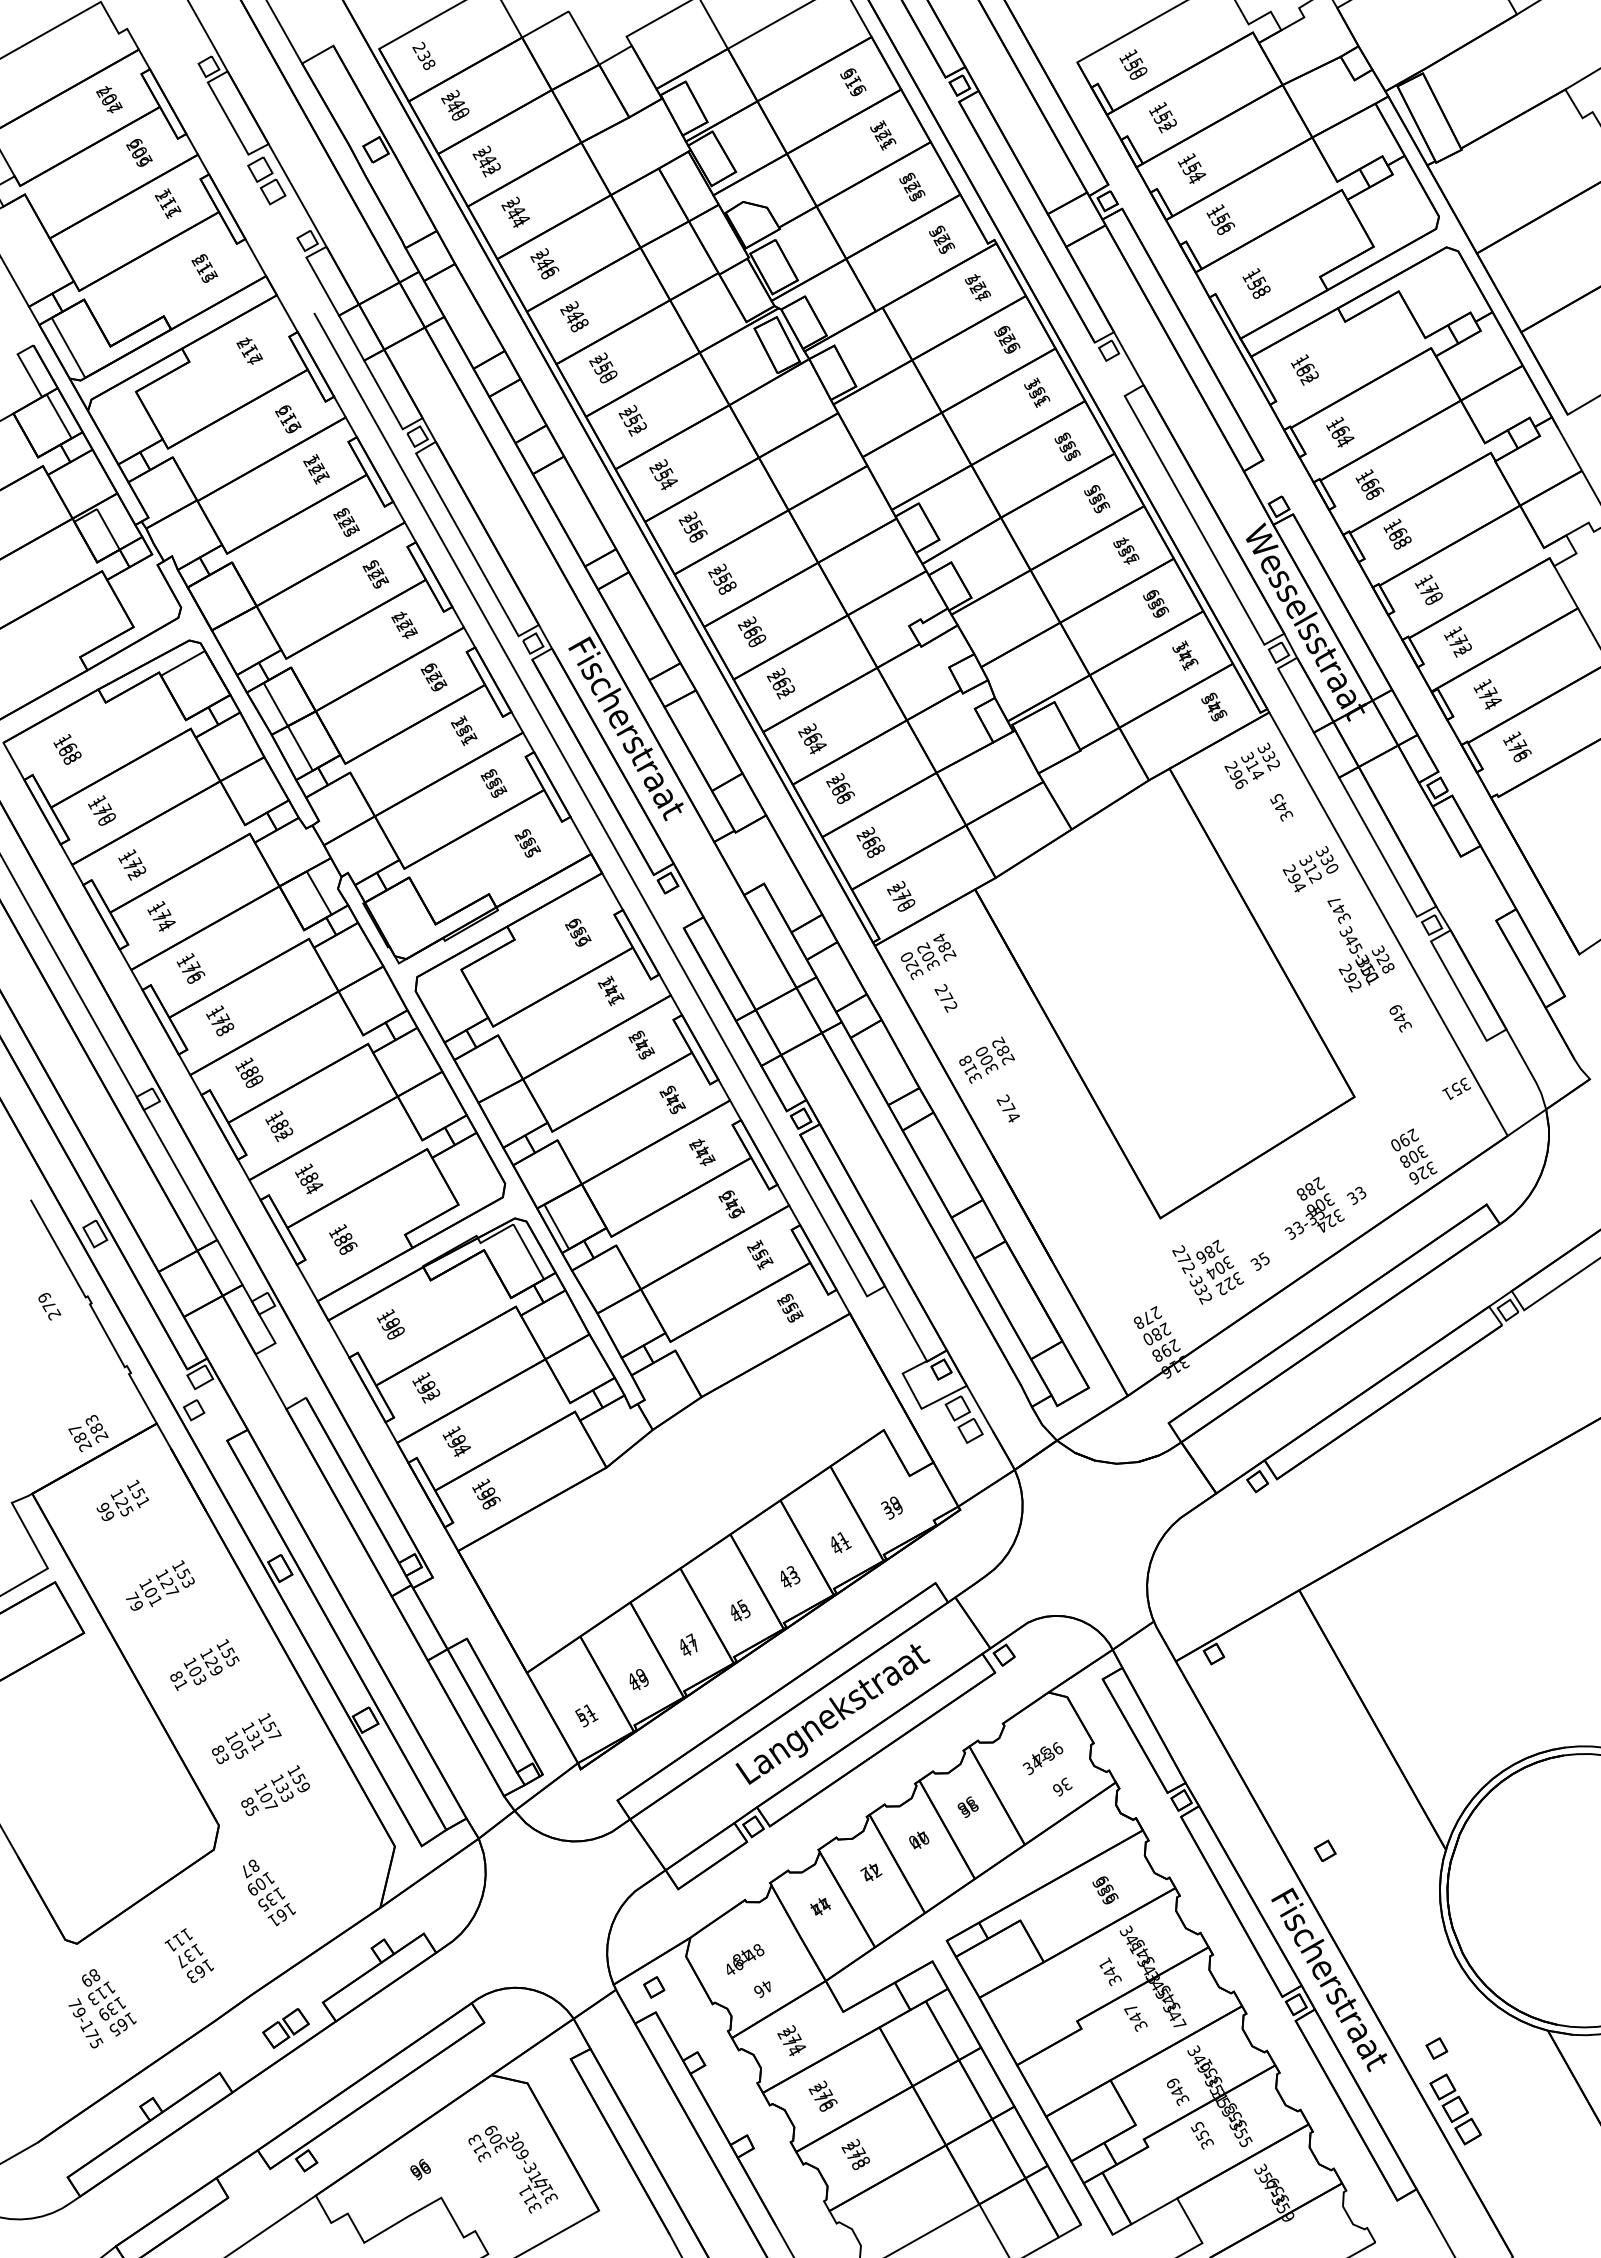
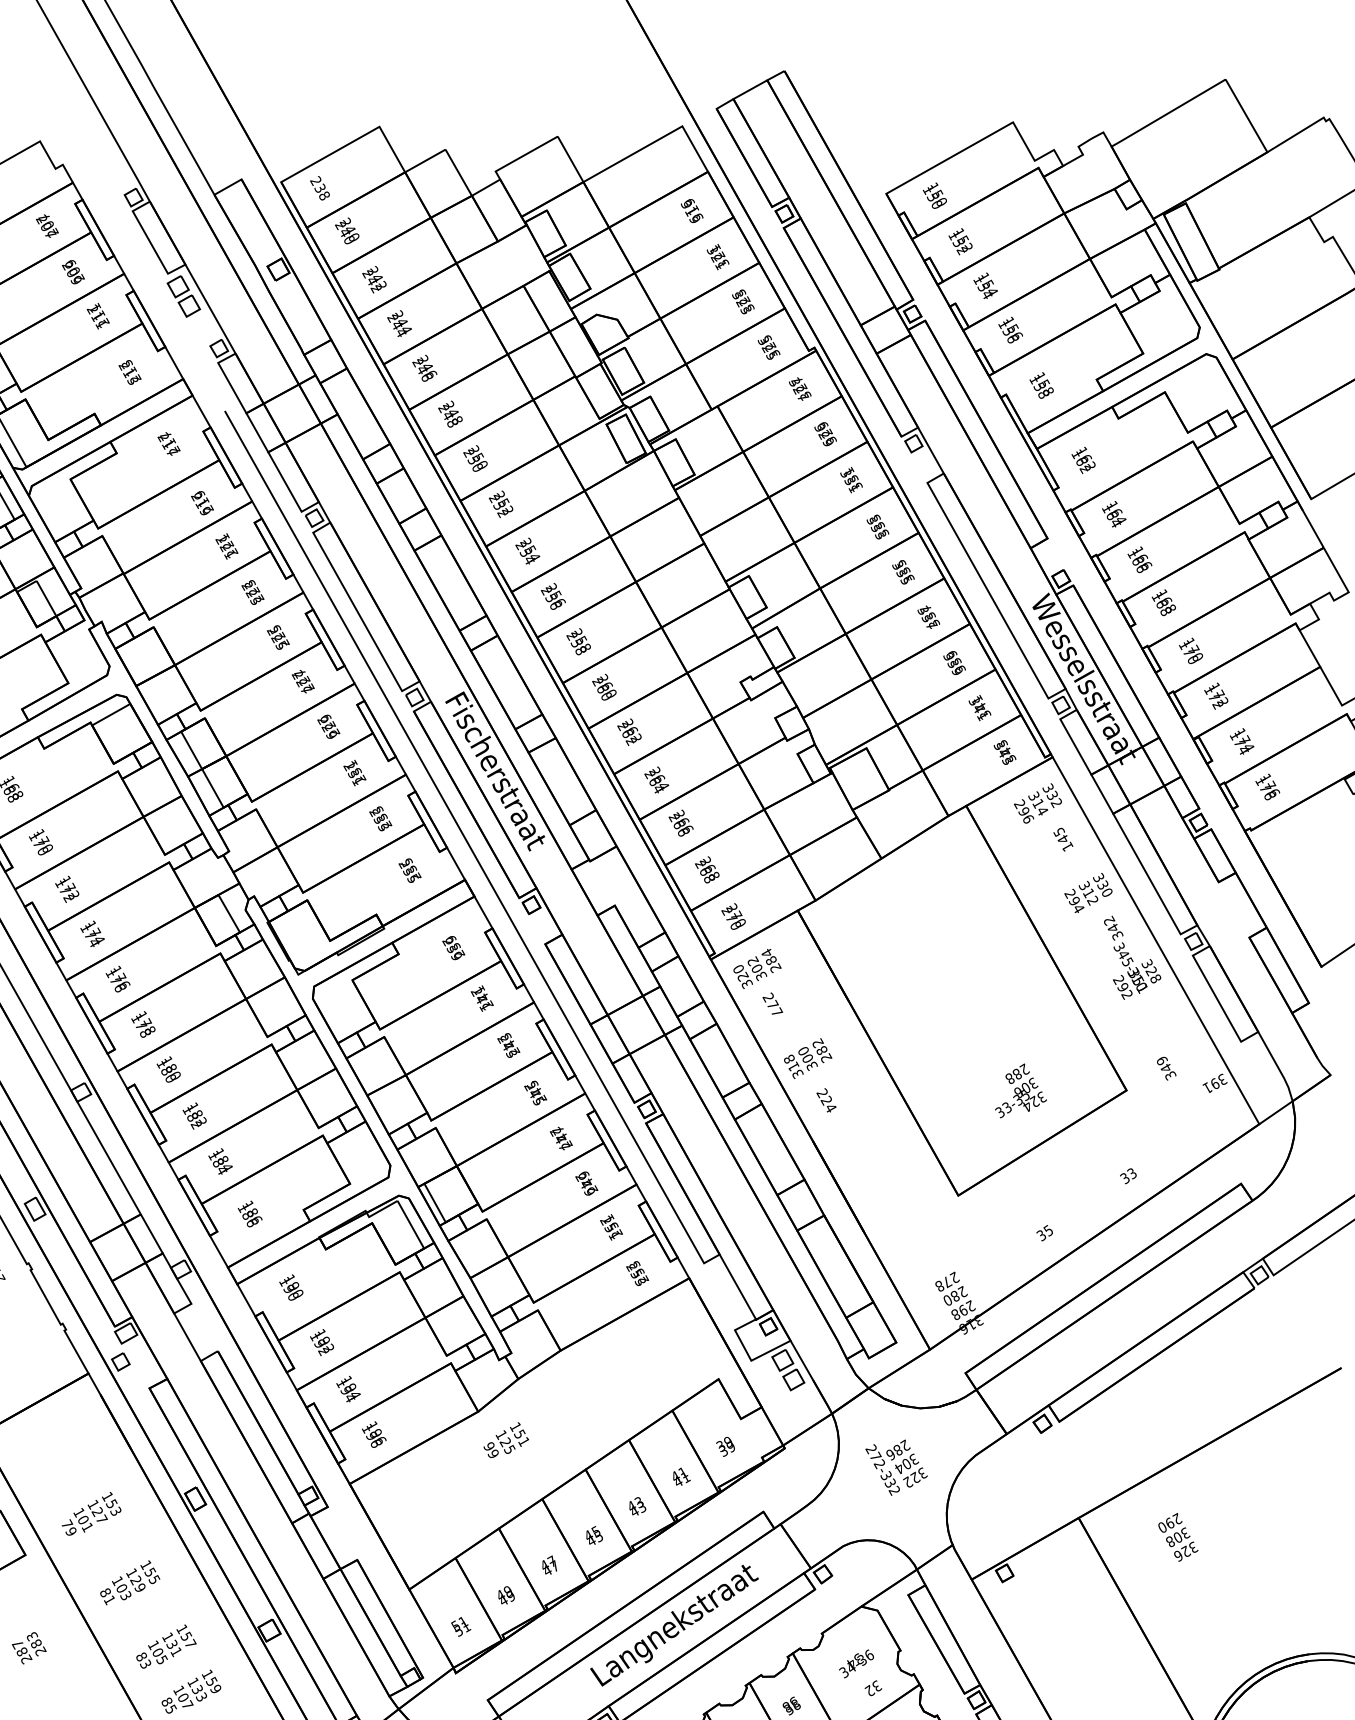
text: (1286, 815) -> (1067, 846), 345 -> 145
text: (1334, 901) -> (1109, 921), 347 -> 342
text: (951, 1006) -> (777, 1012), 272 -> 277
text: (1400, 1018) -> (1166, 1068), moved
text: (1457, 1088) -> (1215, 1083), 351 -> 391
text: (1008, 1108) -> (826, 1100), 274 -> 224
text: (1414, 1156) -> (1178, 1537), moved
text: (1314, 1207) -> (1020, 1090), moved
text: (1207, 1271) -> (896, 1467), moved
text: (88, 1433) -> (29, 1648), moved
text: (122, 1499) -> (505, 1439), moved
text: (1058, 1789) -> (870, 1690), 36 -> 32

